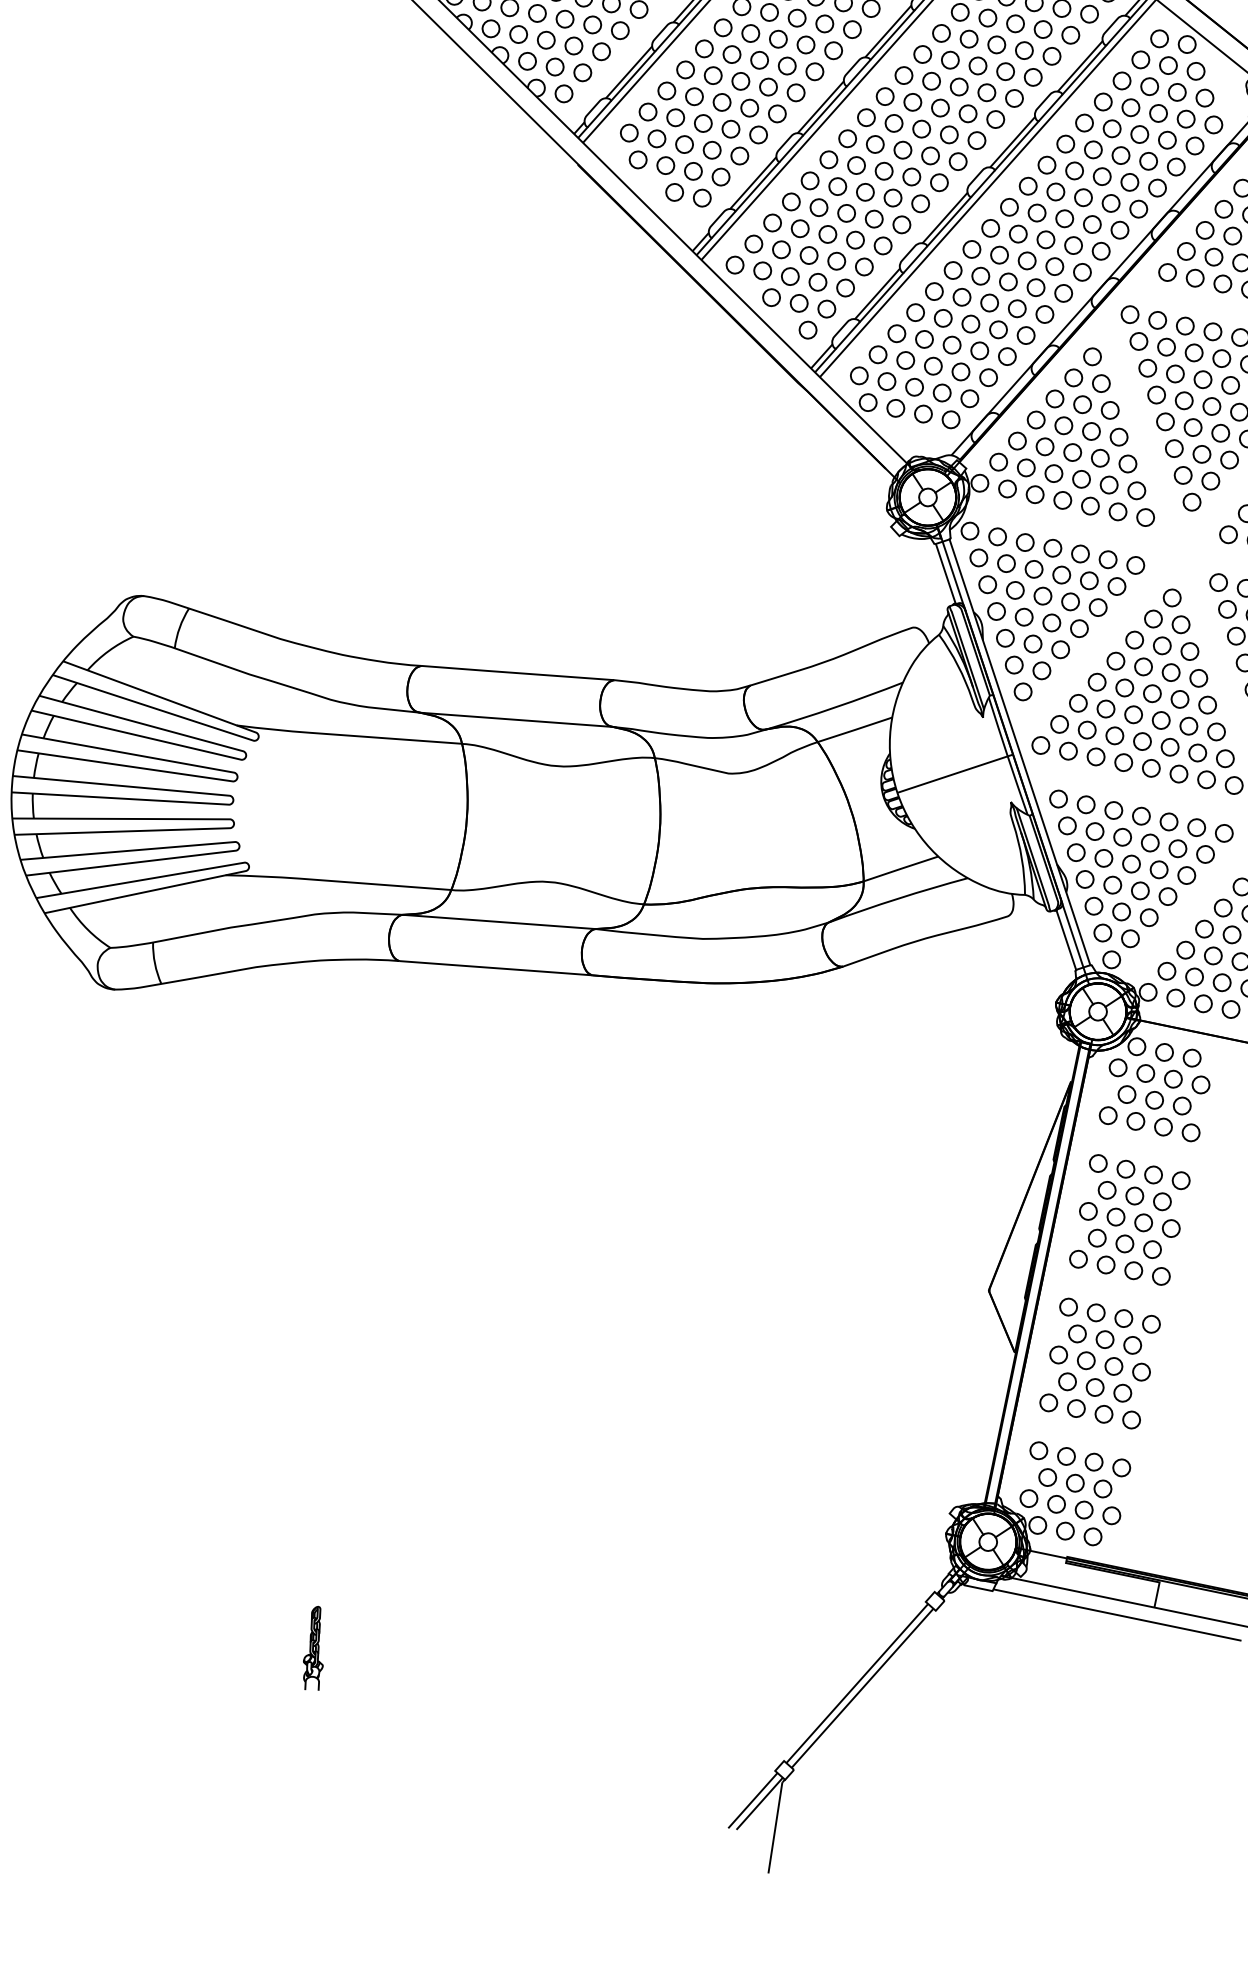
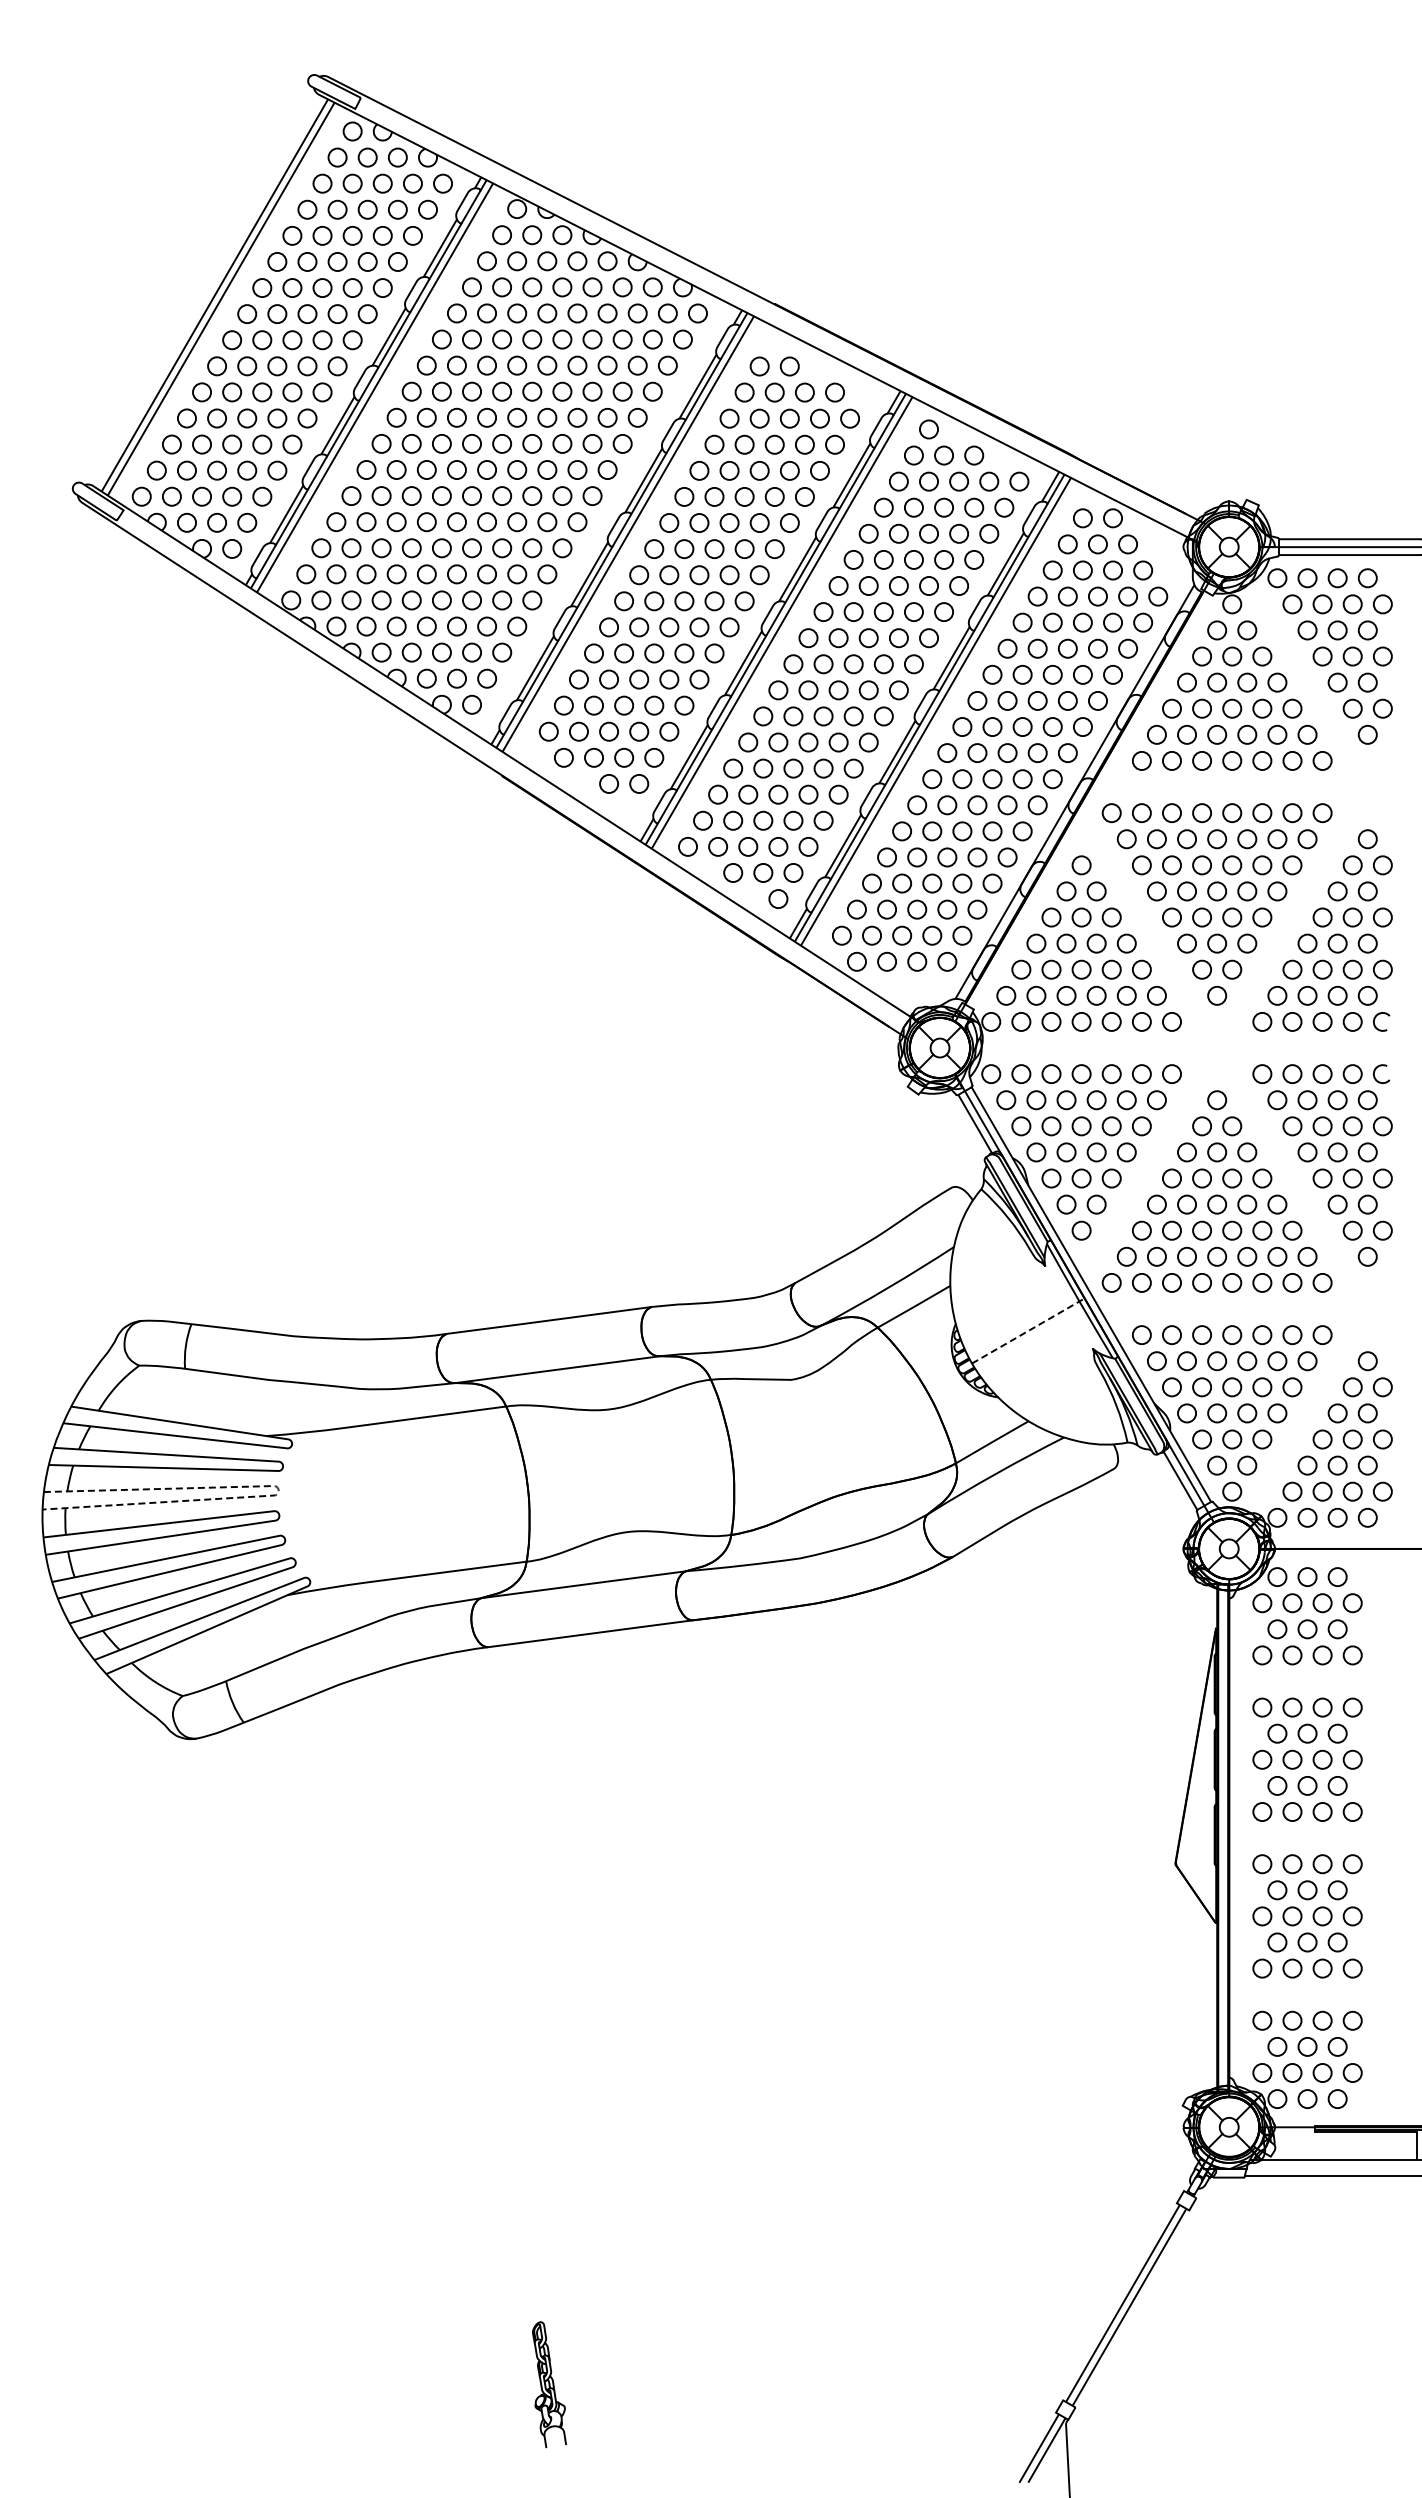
line: (955, 773) -> (1028, 1330), solid -> dashed
line: (237, 778) -> (278, 1491), solid -> dashed
part: (315, 1648) -> (548, 2384), size x1.4

